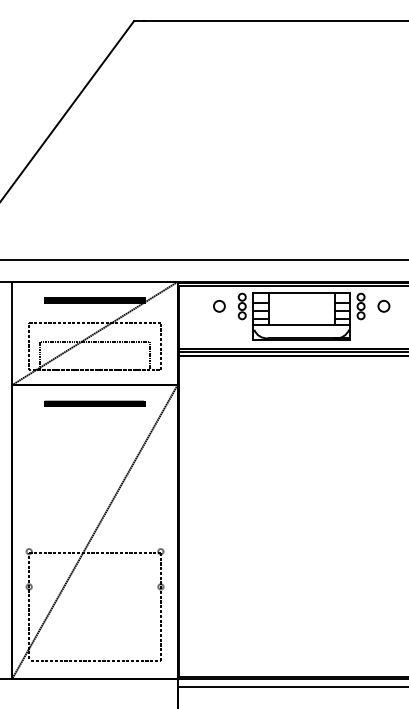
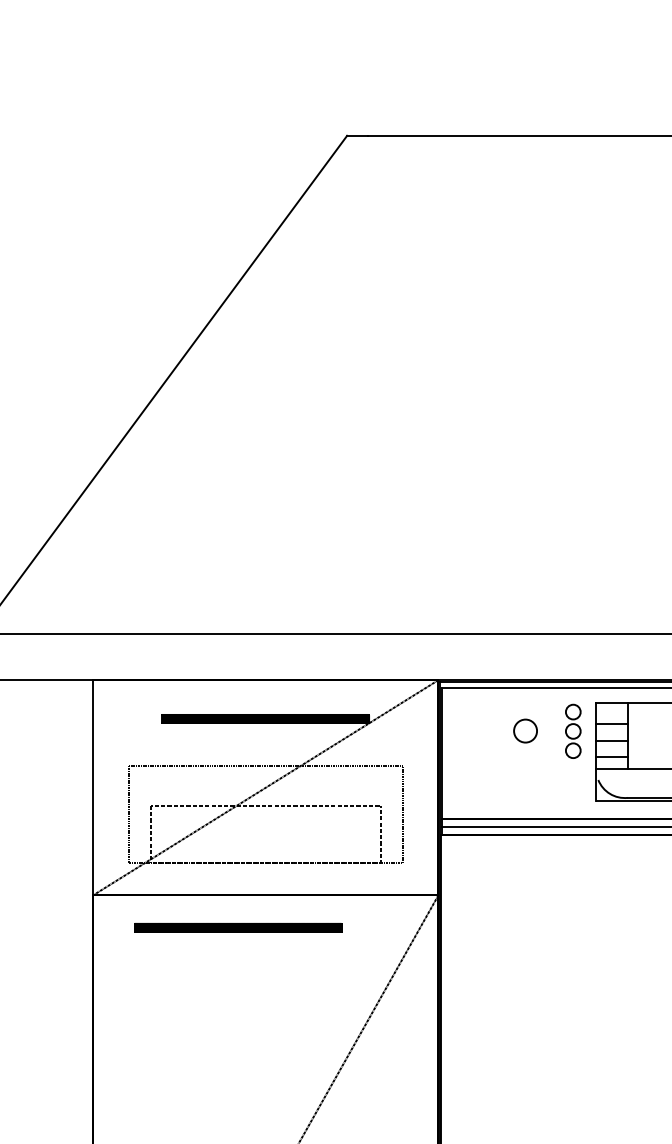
part: (94, 403) -> (237, 927), moved

